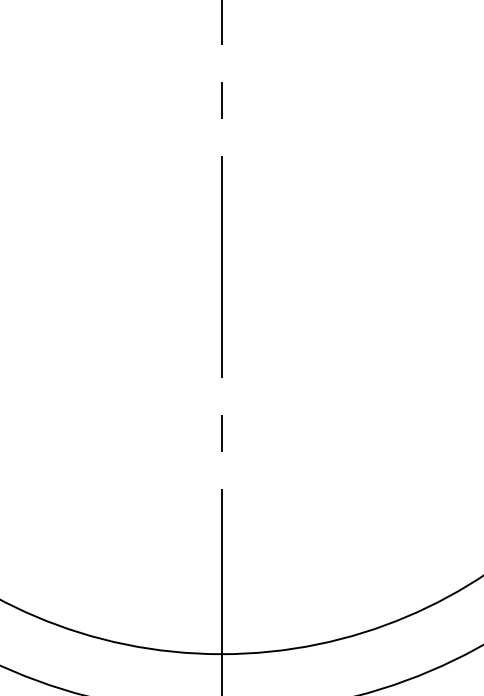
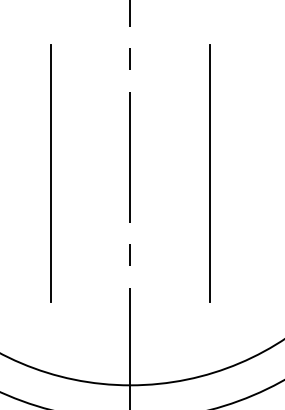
line: (85, 294) -> (50, 173), added
line: (357, 294) -> (210, 173), added

